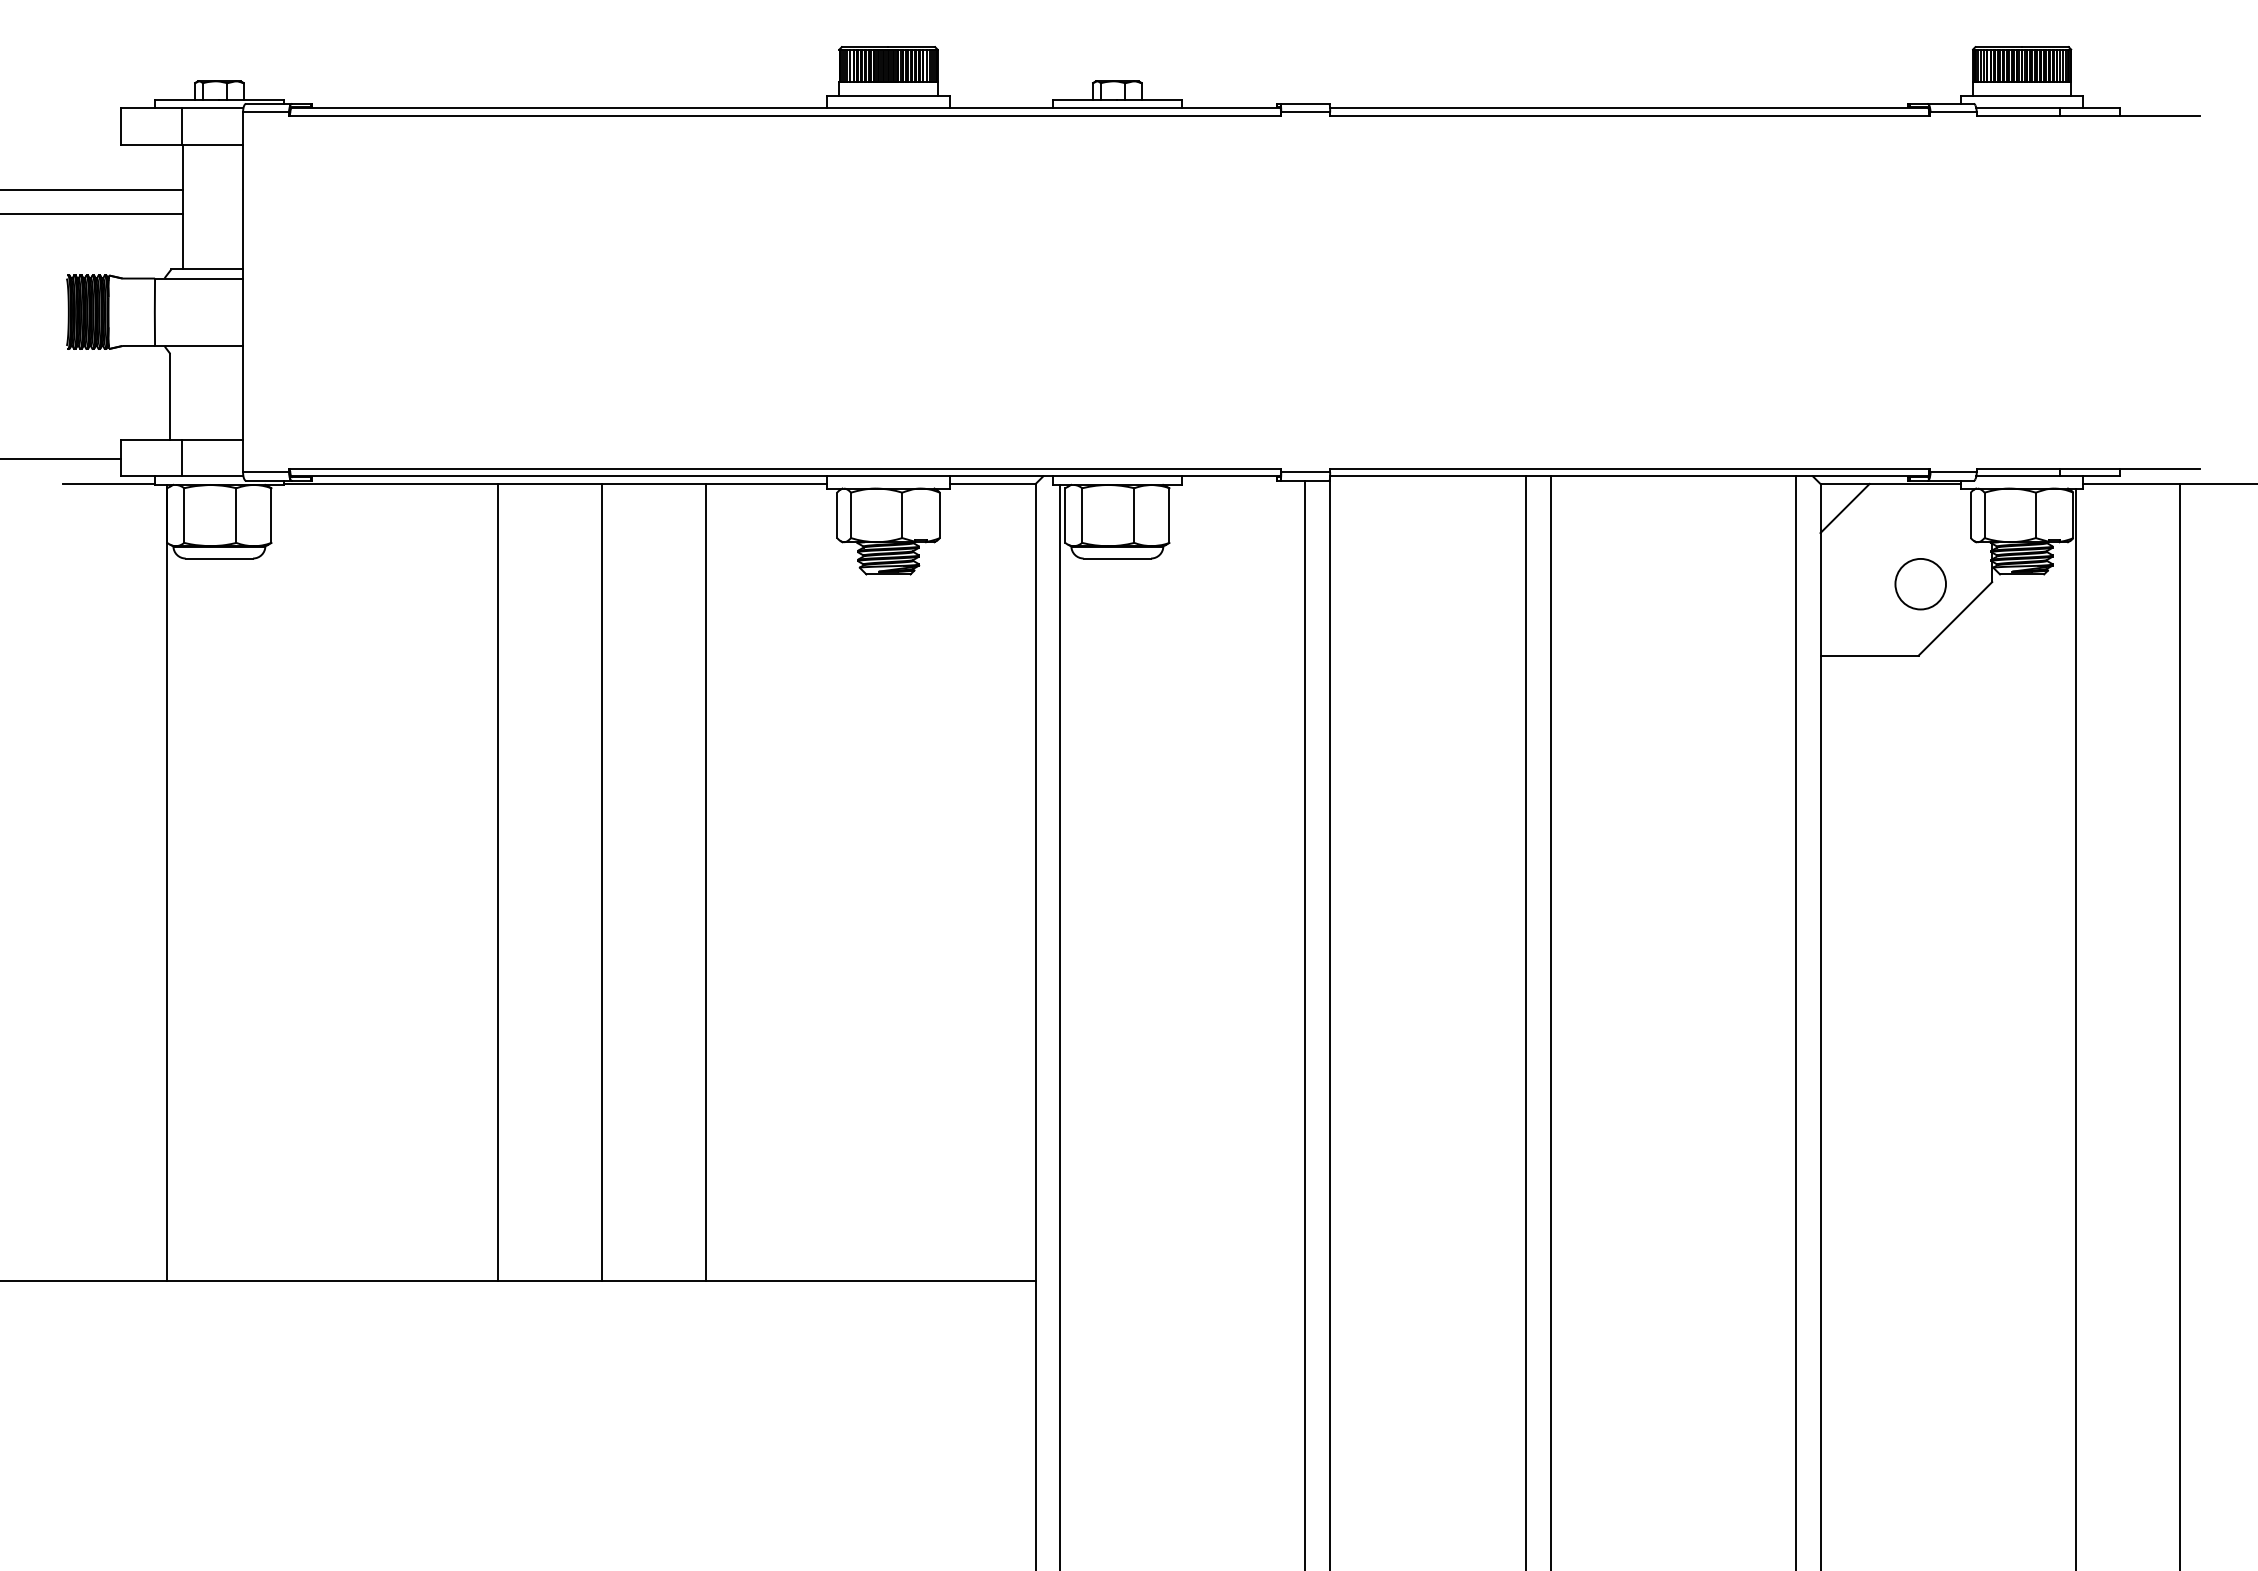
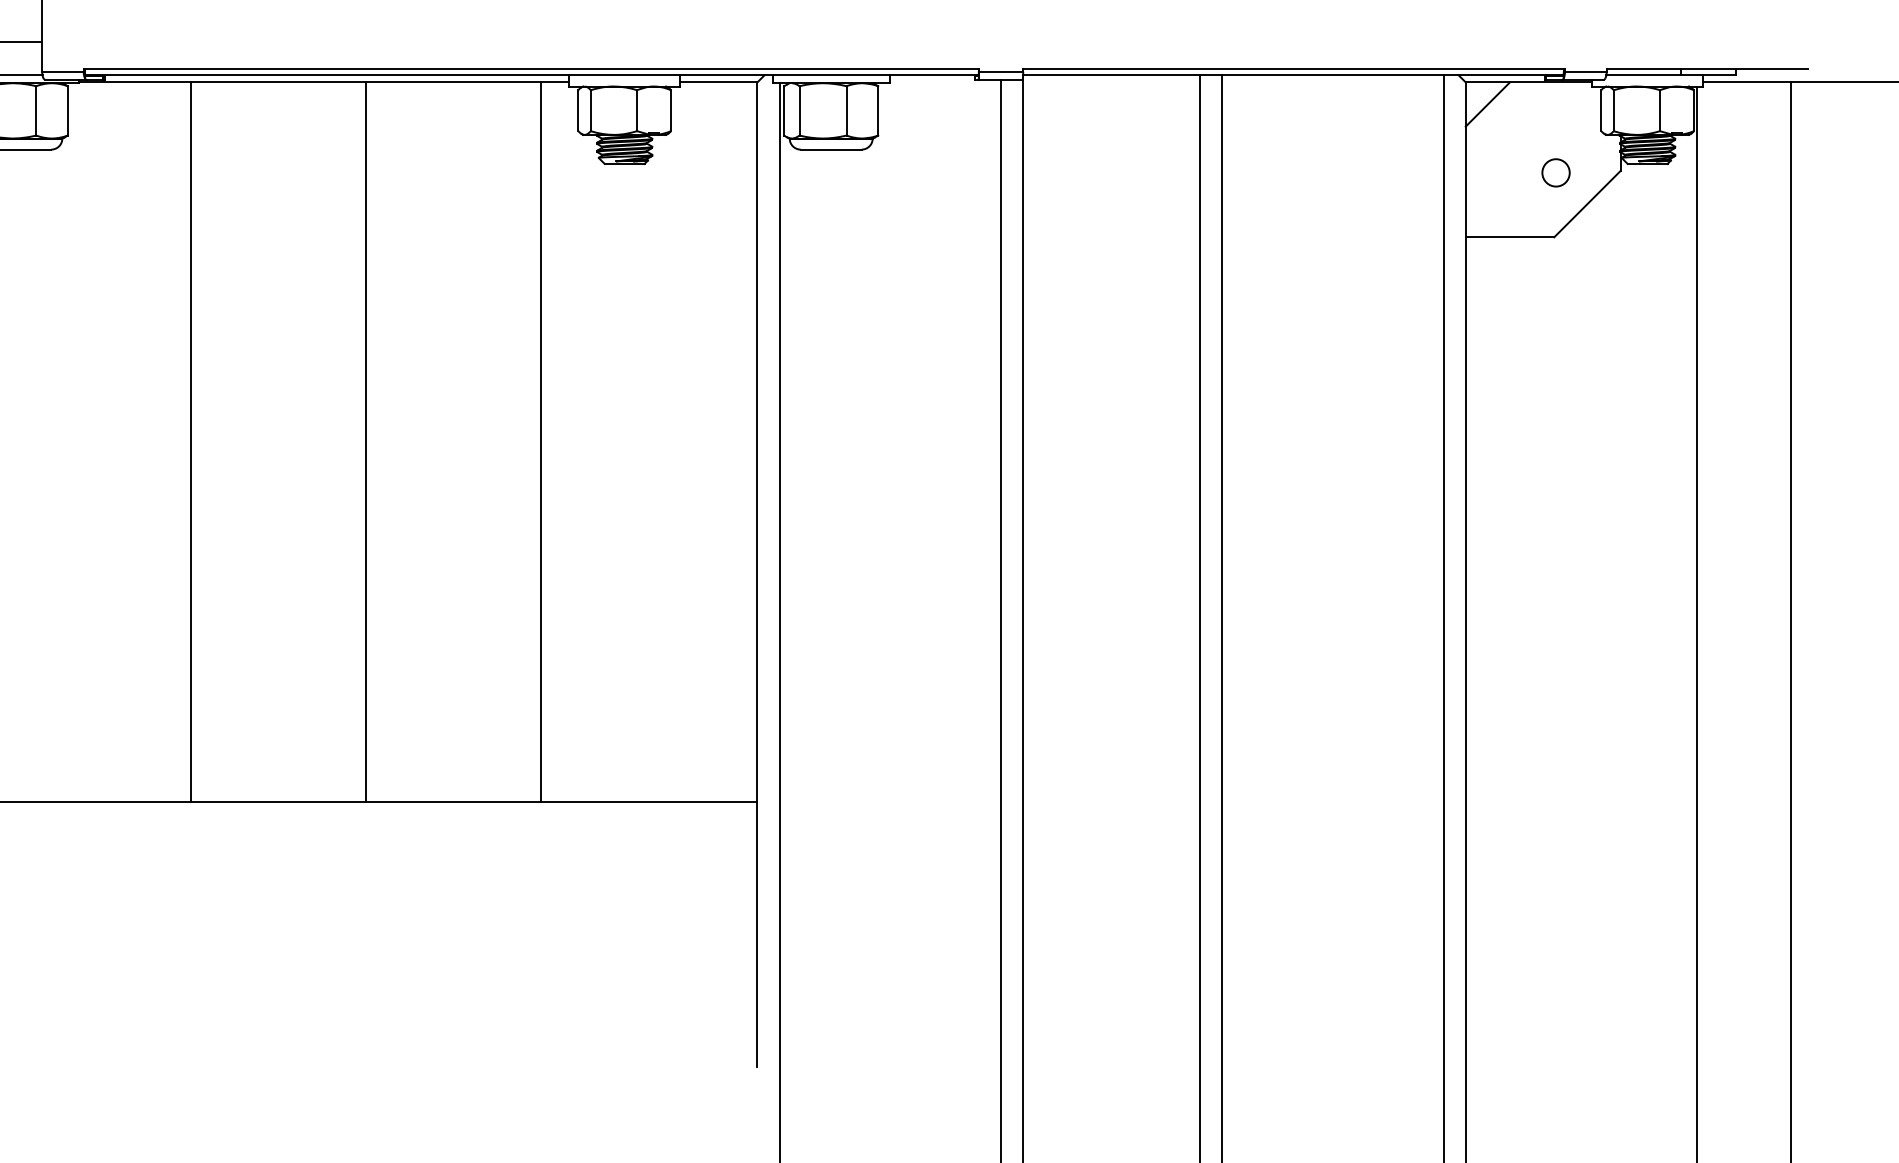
circle: (1920, 584) -> (1555, 173), size x0.6
line: (498, 882) -> (191, 441), moved
line: (706, 882) -> (540, 441), moved

